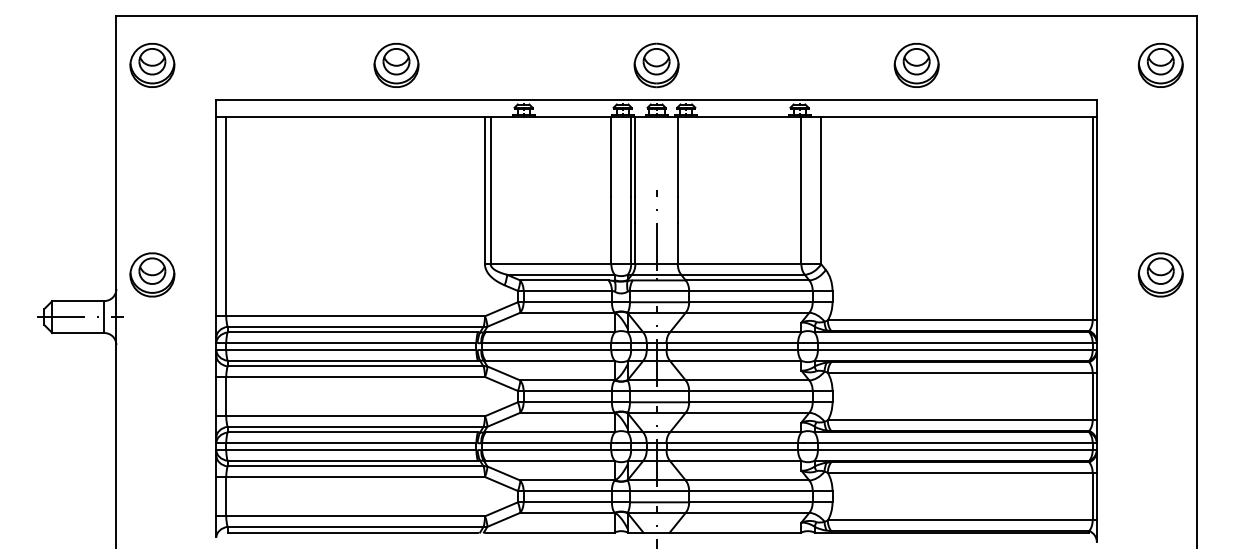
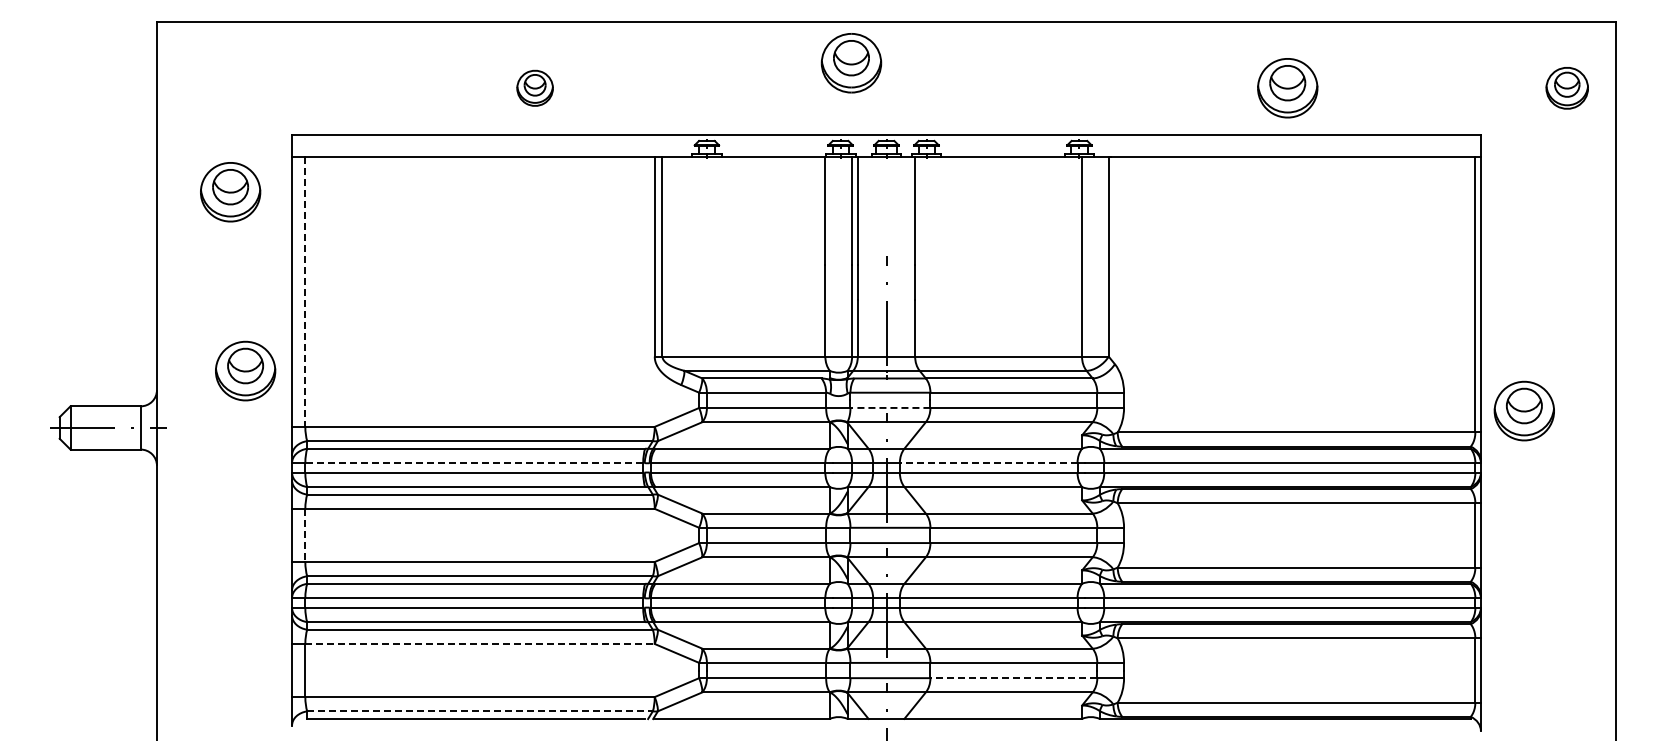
part: (152, 65) -> (230, 192), moved
part: (395, 65) -> (534, 88), size x0.6
part: (656, 65) -> (851, 63), moved
part: (916, 65) -> (1287, 88), moved
part: (1160, 65) -> (1566, 88), size x0.7
line: (226, 216) -> (305, 292), solid -> dashed
part: (152, 274) -> (245, 370), moved
part: (1160, 274) -> (1523, 410), moved
line: (659, 301) -> (890, 407), solid -> dashed
line: (351, 342) -> (474, 462), solid -> dashed
line: (732, 342) -> (988, 462), solid -> dashed
line: (226, 396) -> (305, 535), solid -> dashed
line: (355, 476) -> (480, 643), solid -> dashed
line: (750, 502) -> (1013, 678), solid -> dashed
line: (355, 527) -> (480, 711), solid -> dashed

